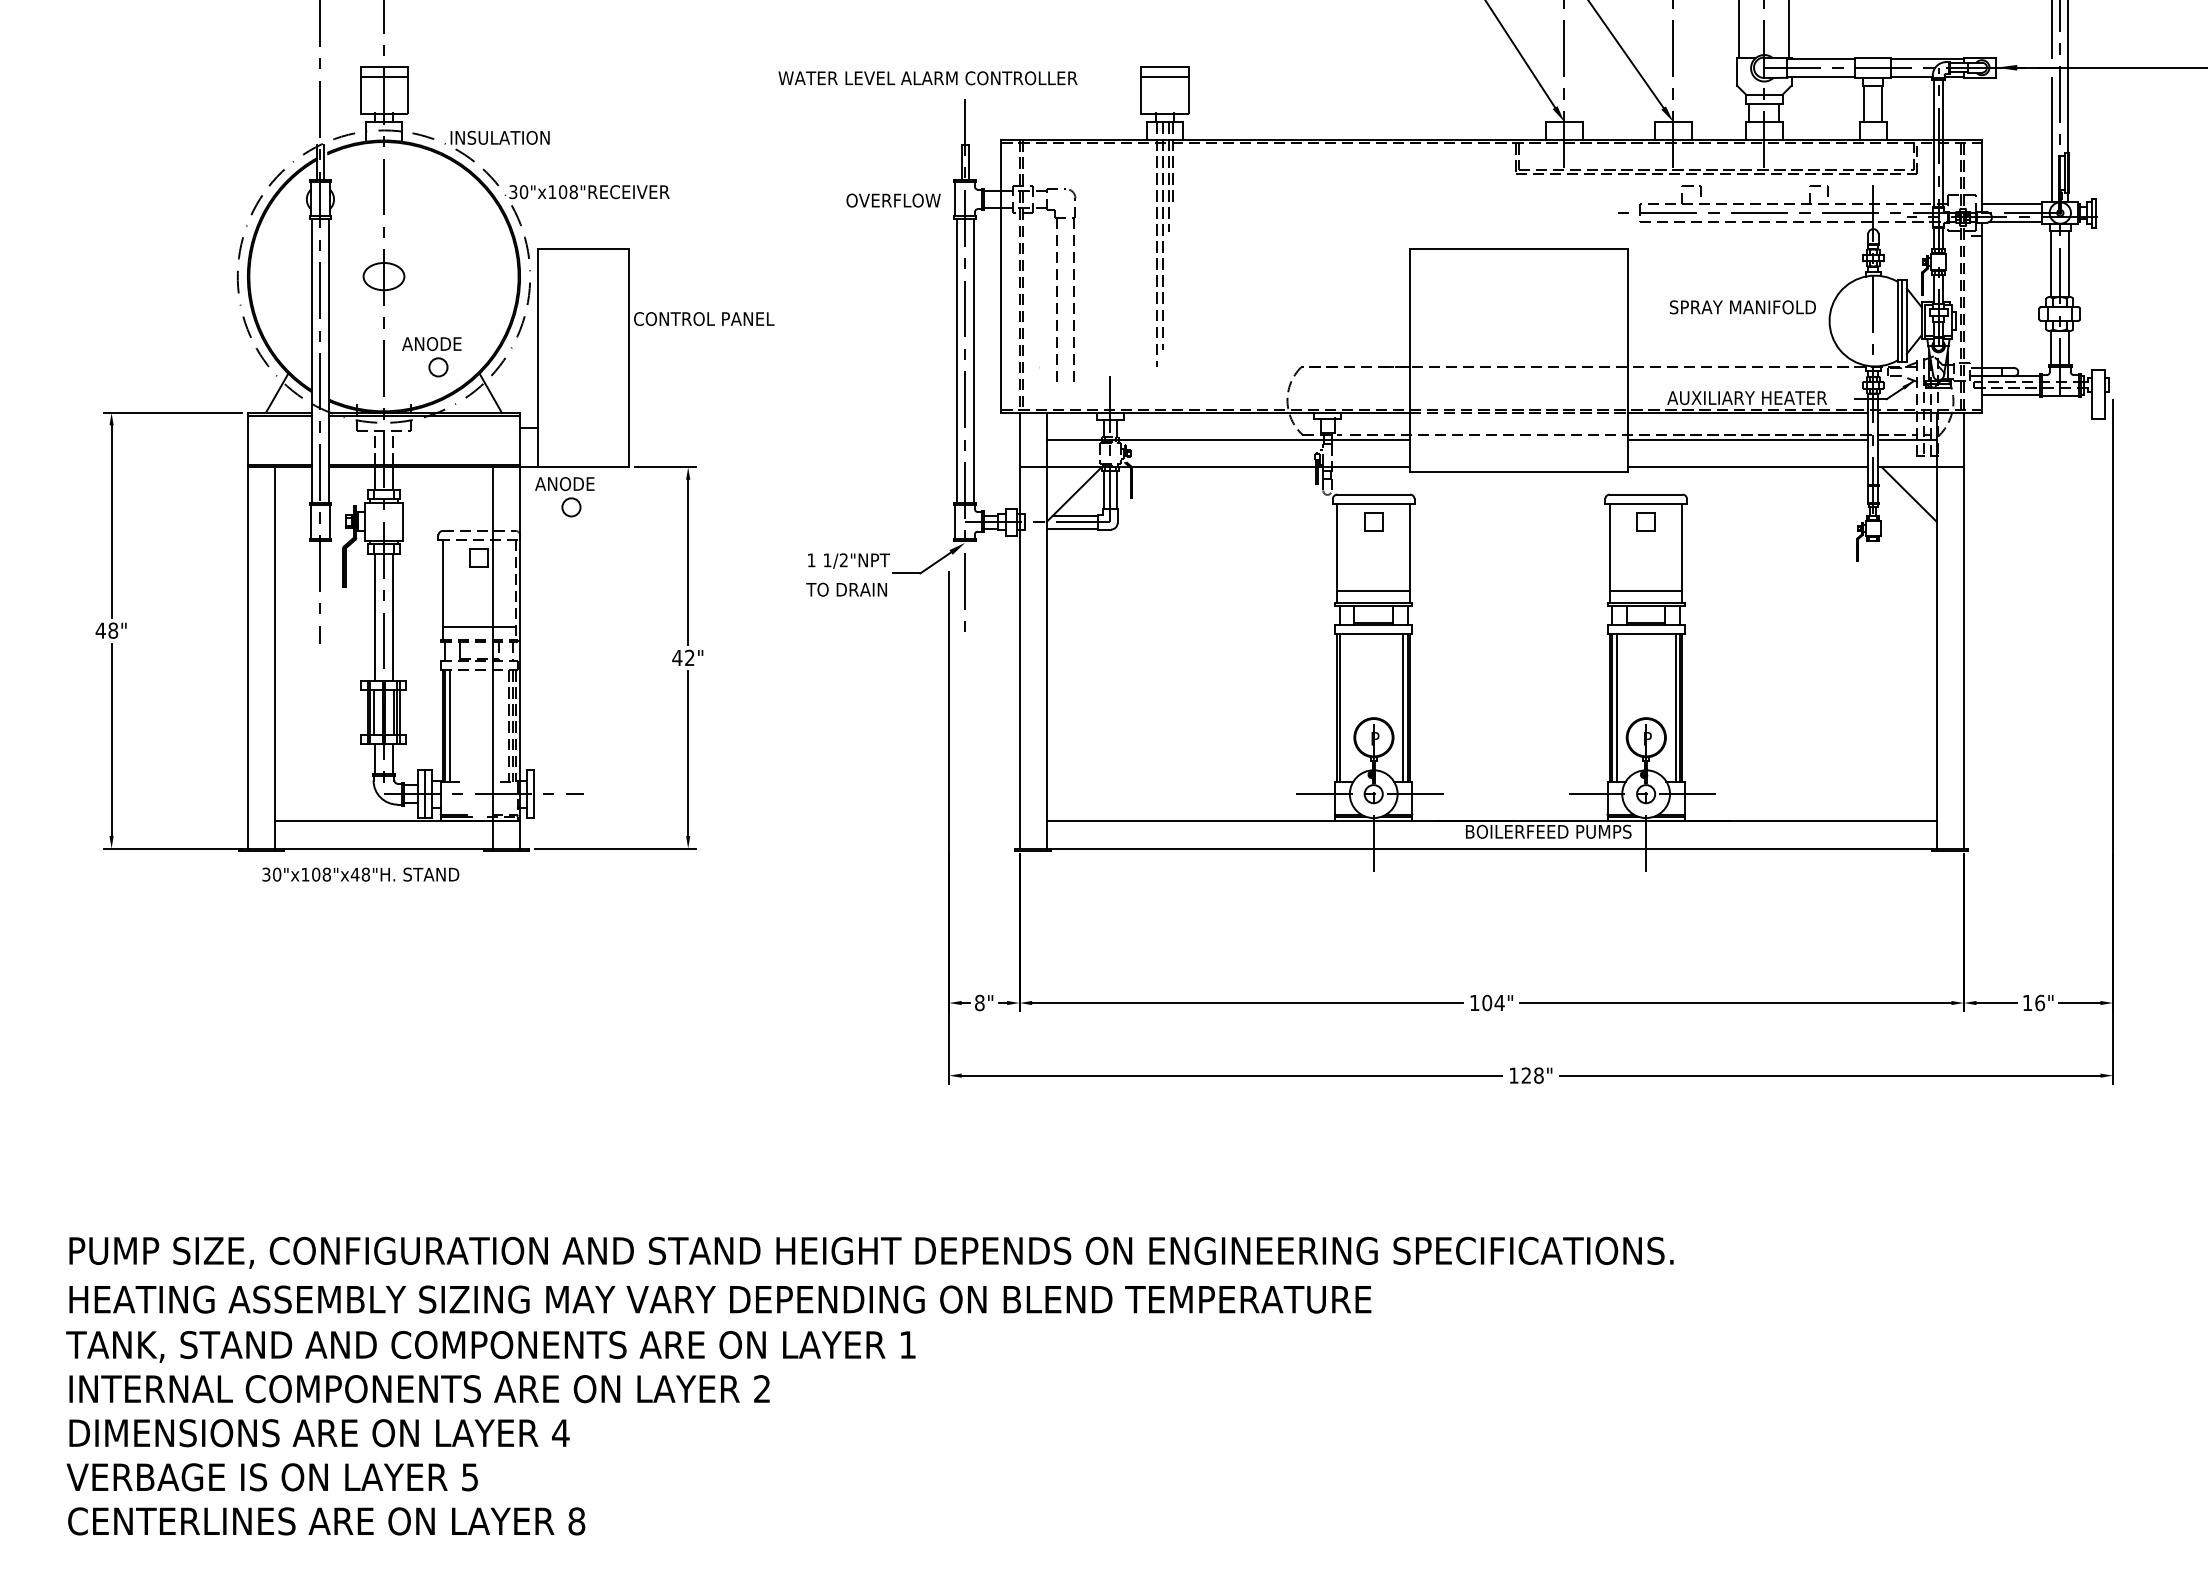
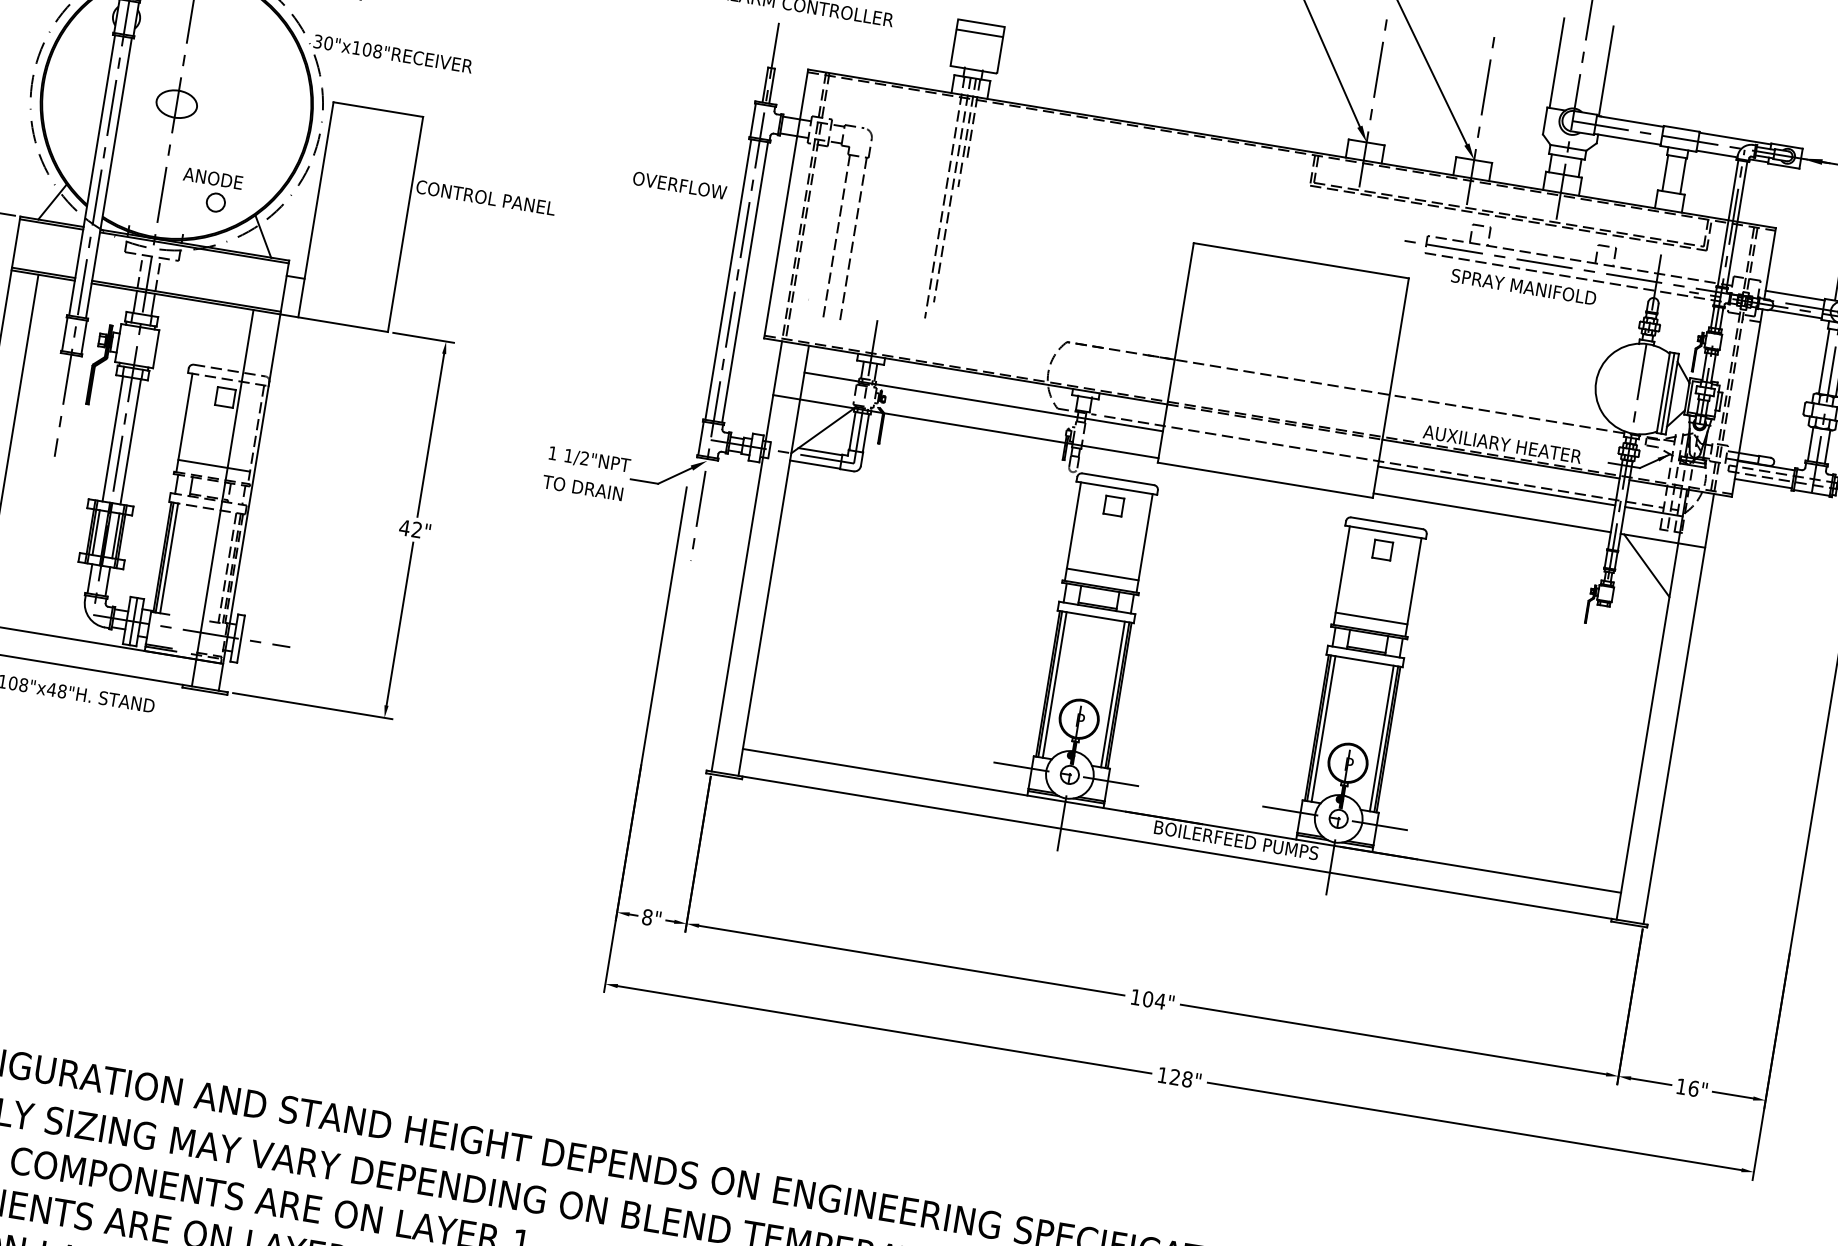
text: (893, 200) -> (679, 185), moved
text: (1742, 307) -> (1523, 287), moved
part: (564, 497) -> (319, 351), removed
line: (1344, 707) -> (1055, 684), added

